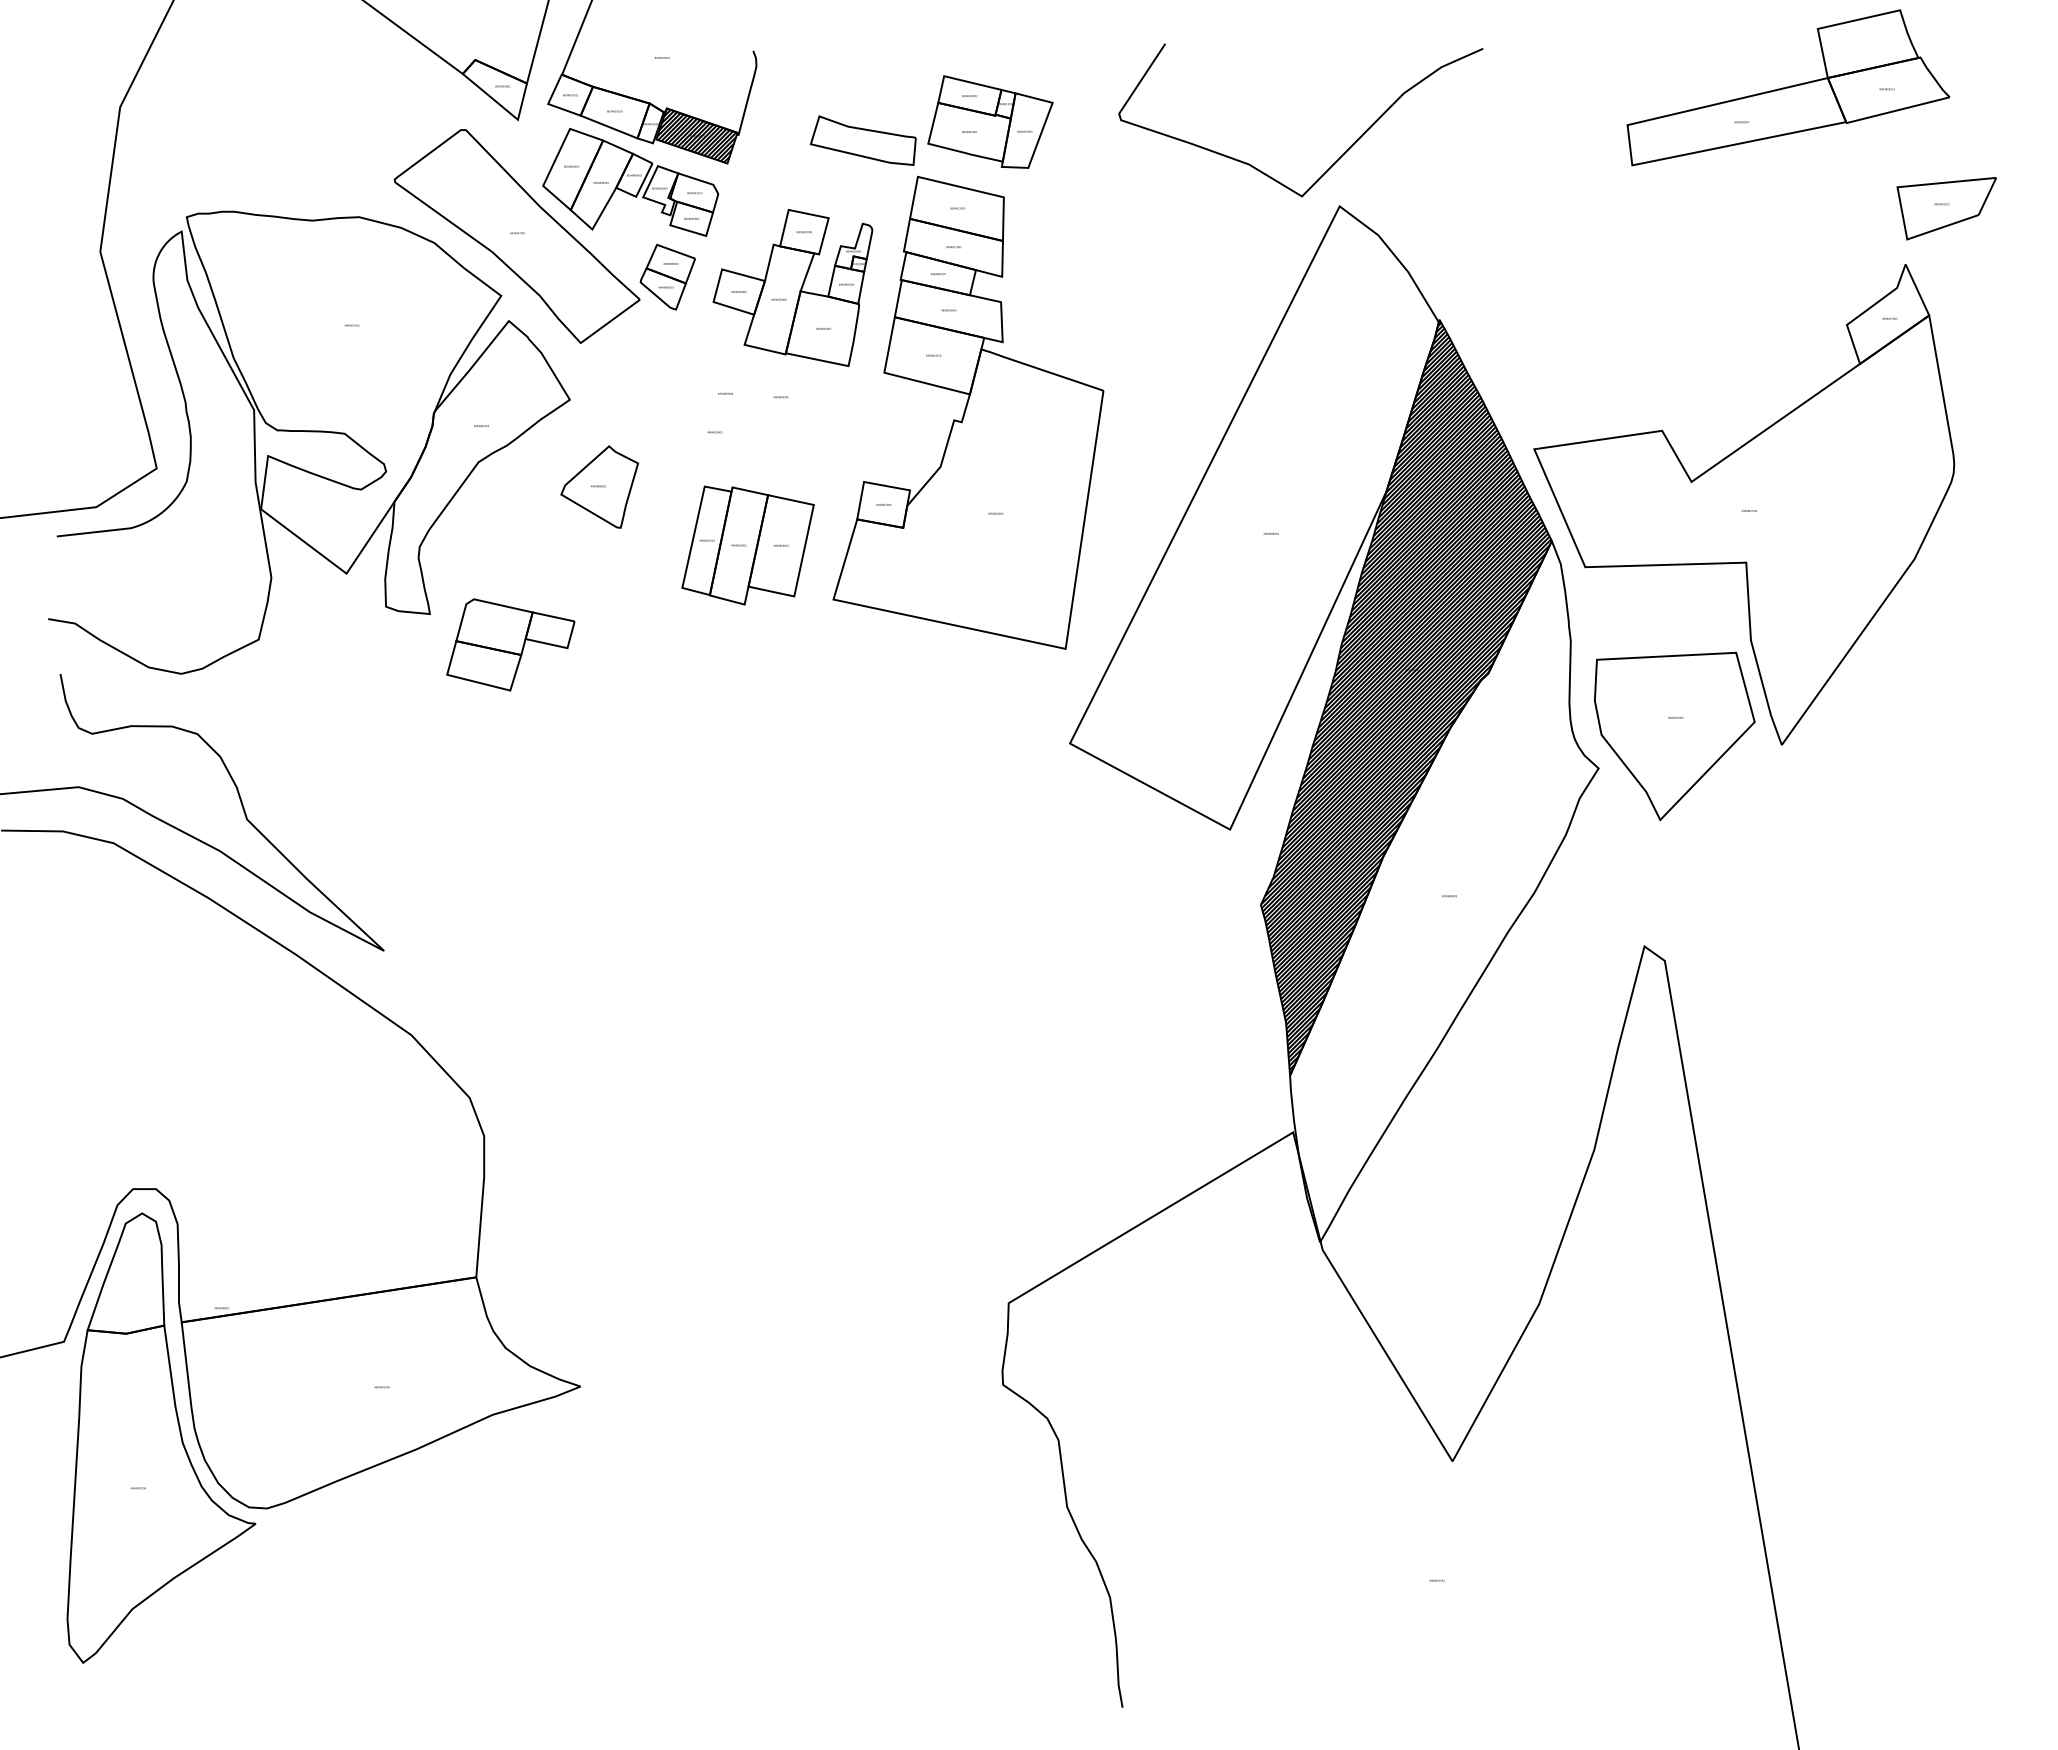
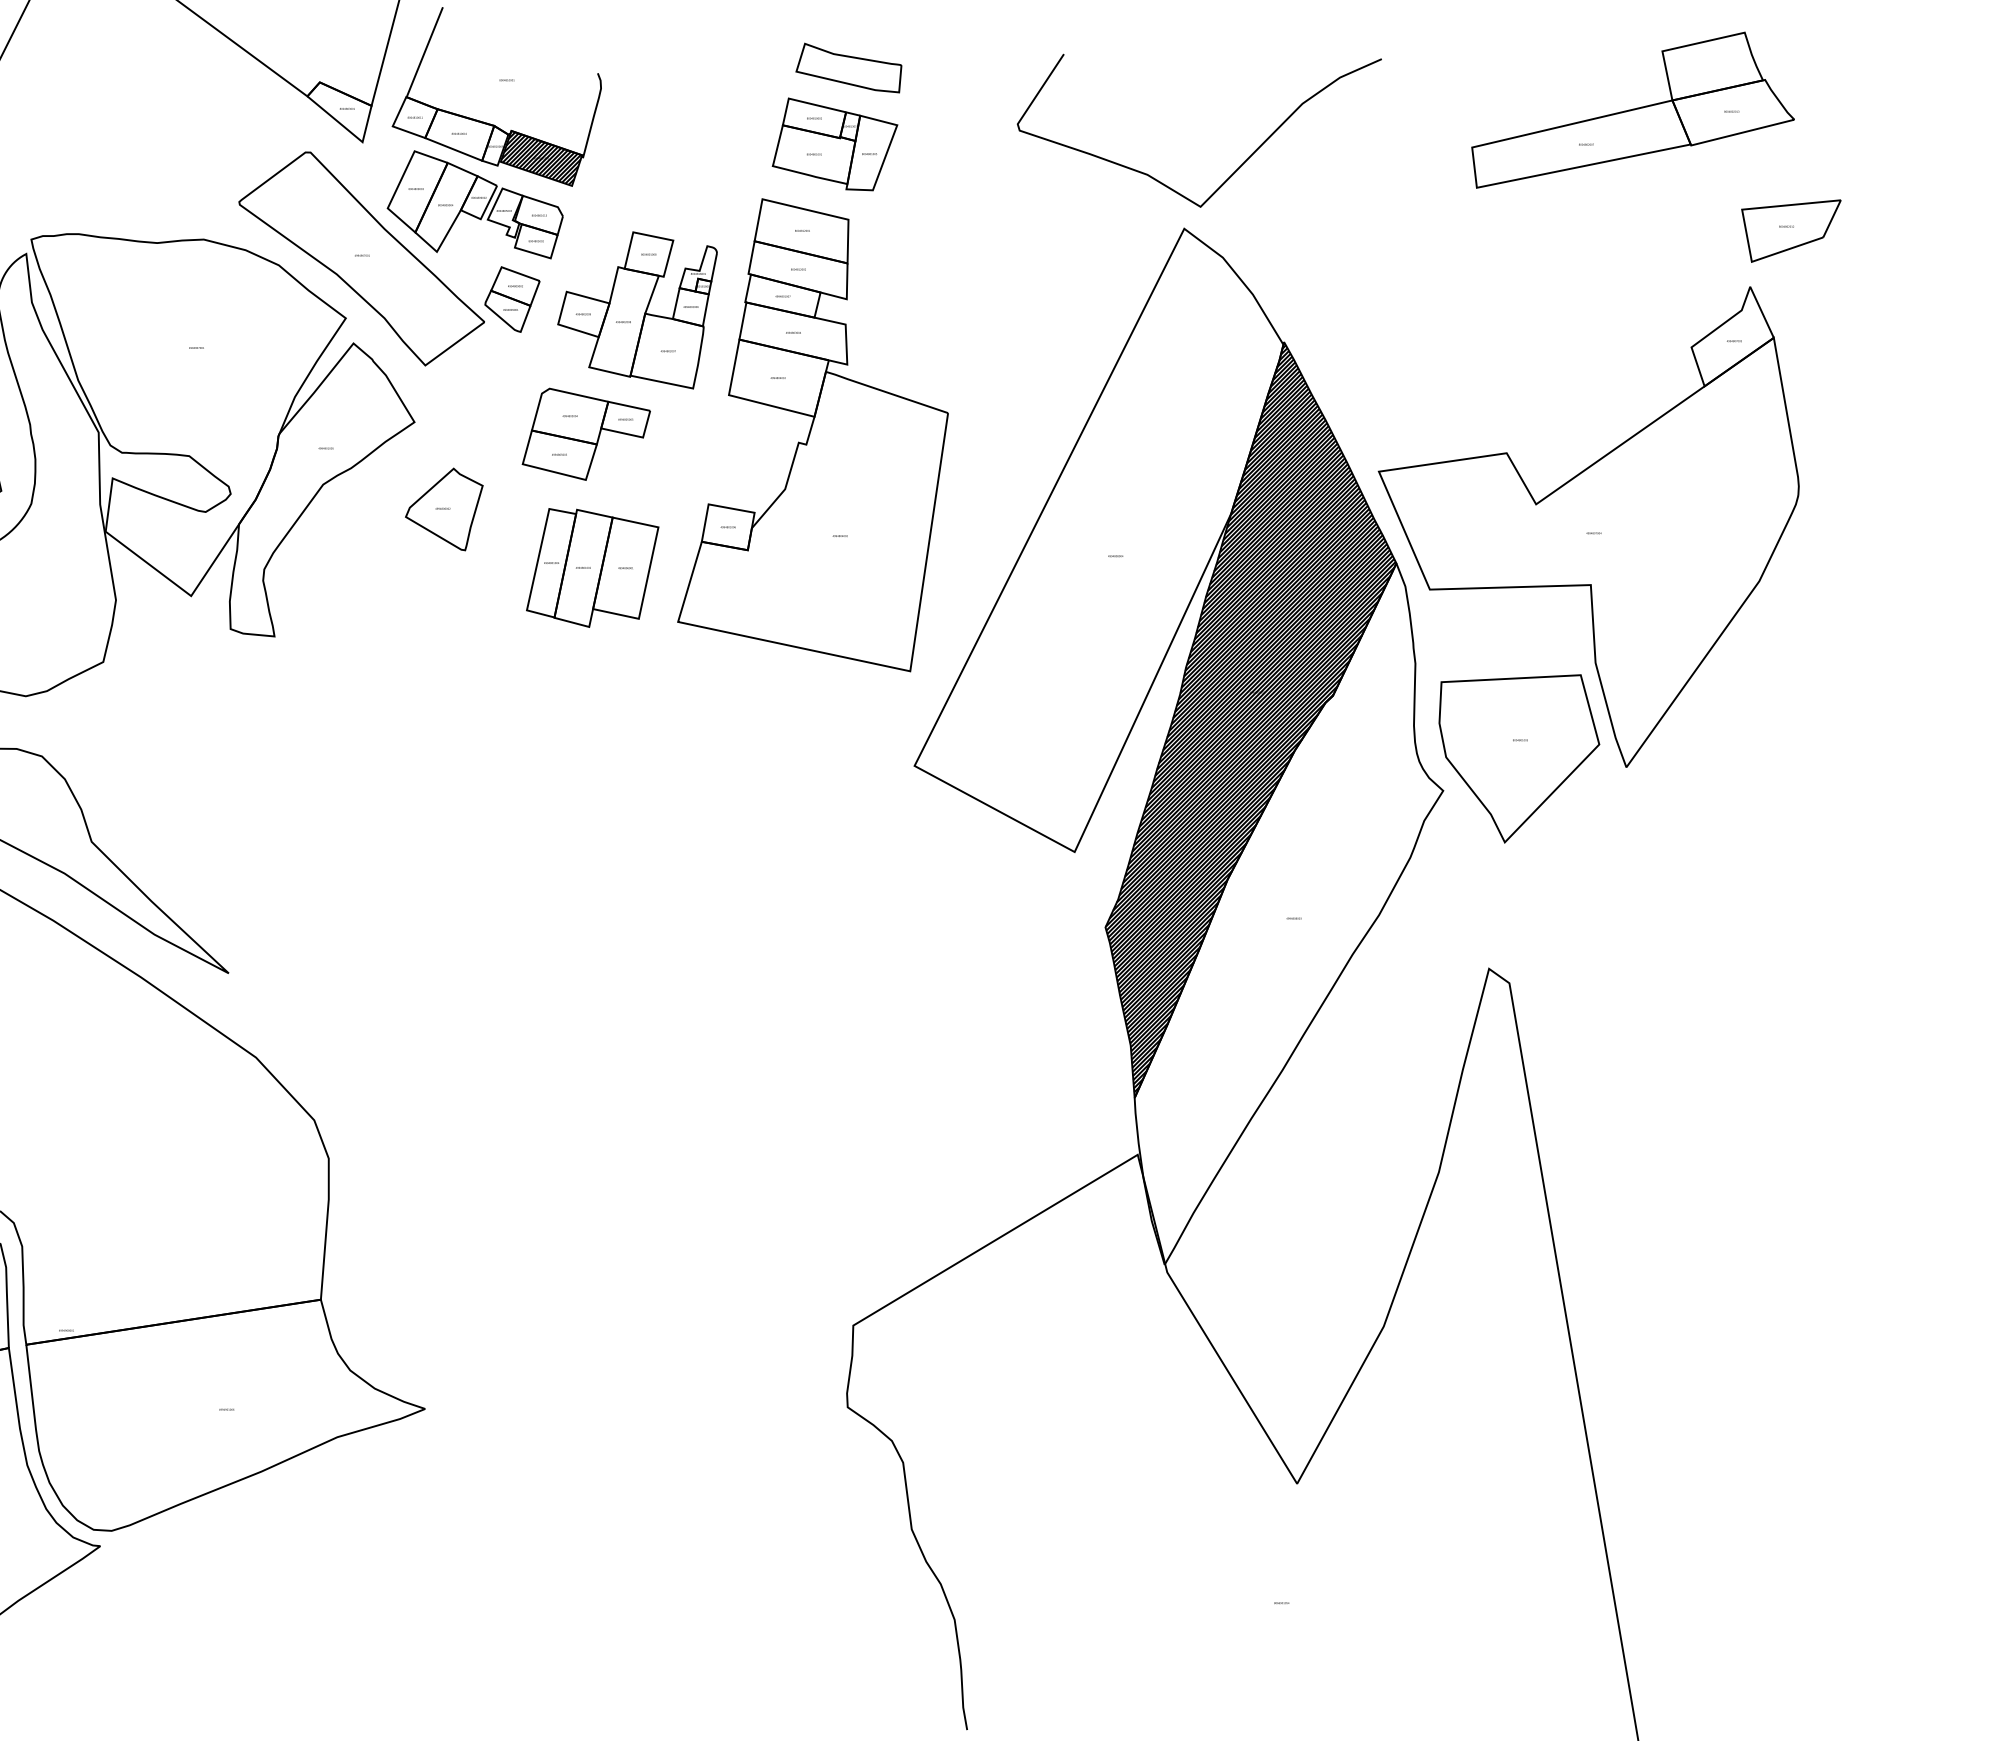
part: (862, 140) -> (848, 67), moved
curve: (1338, 158) -> (1237, 168), moved
part: (510, 644) -> (586, 433), moved

